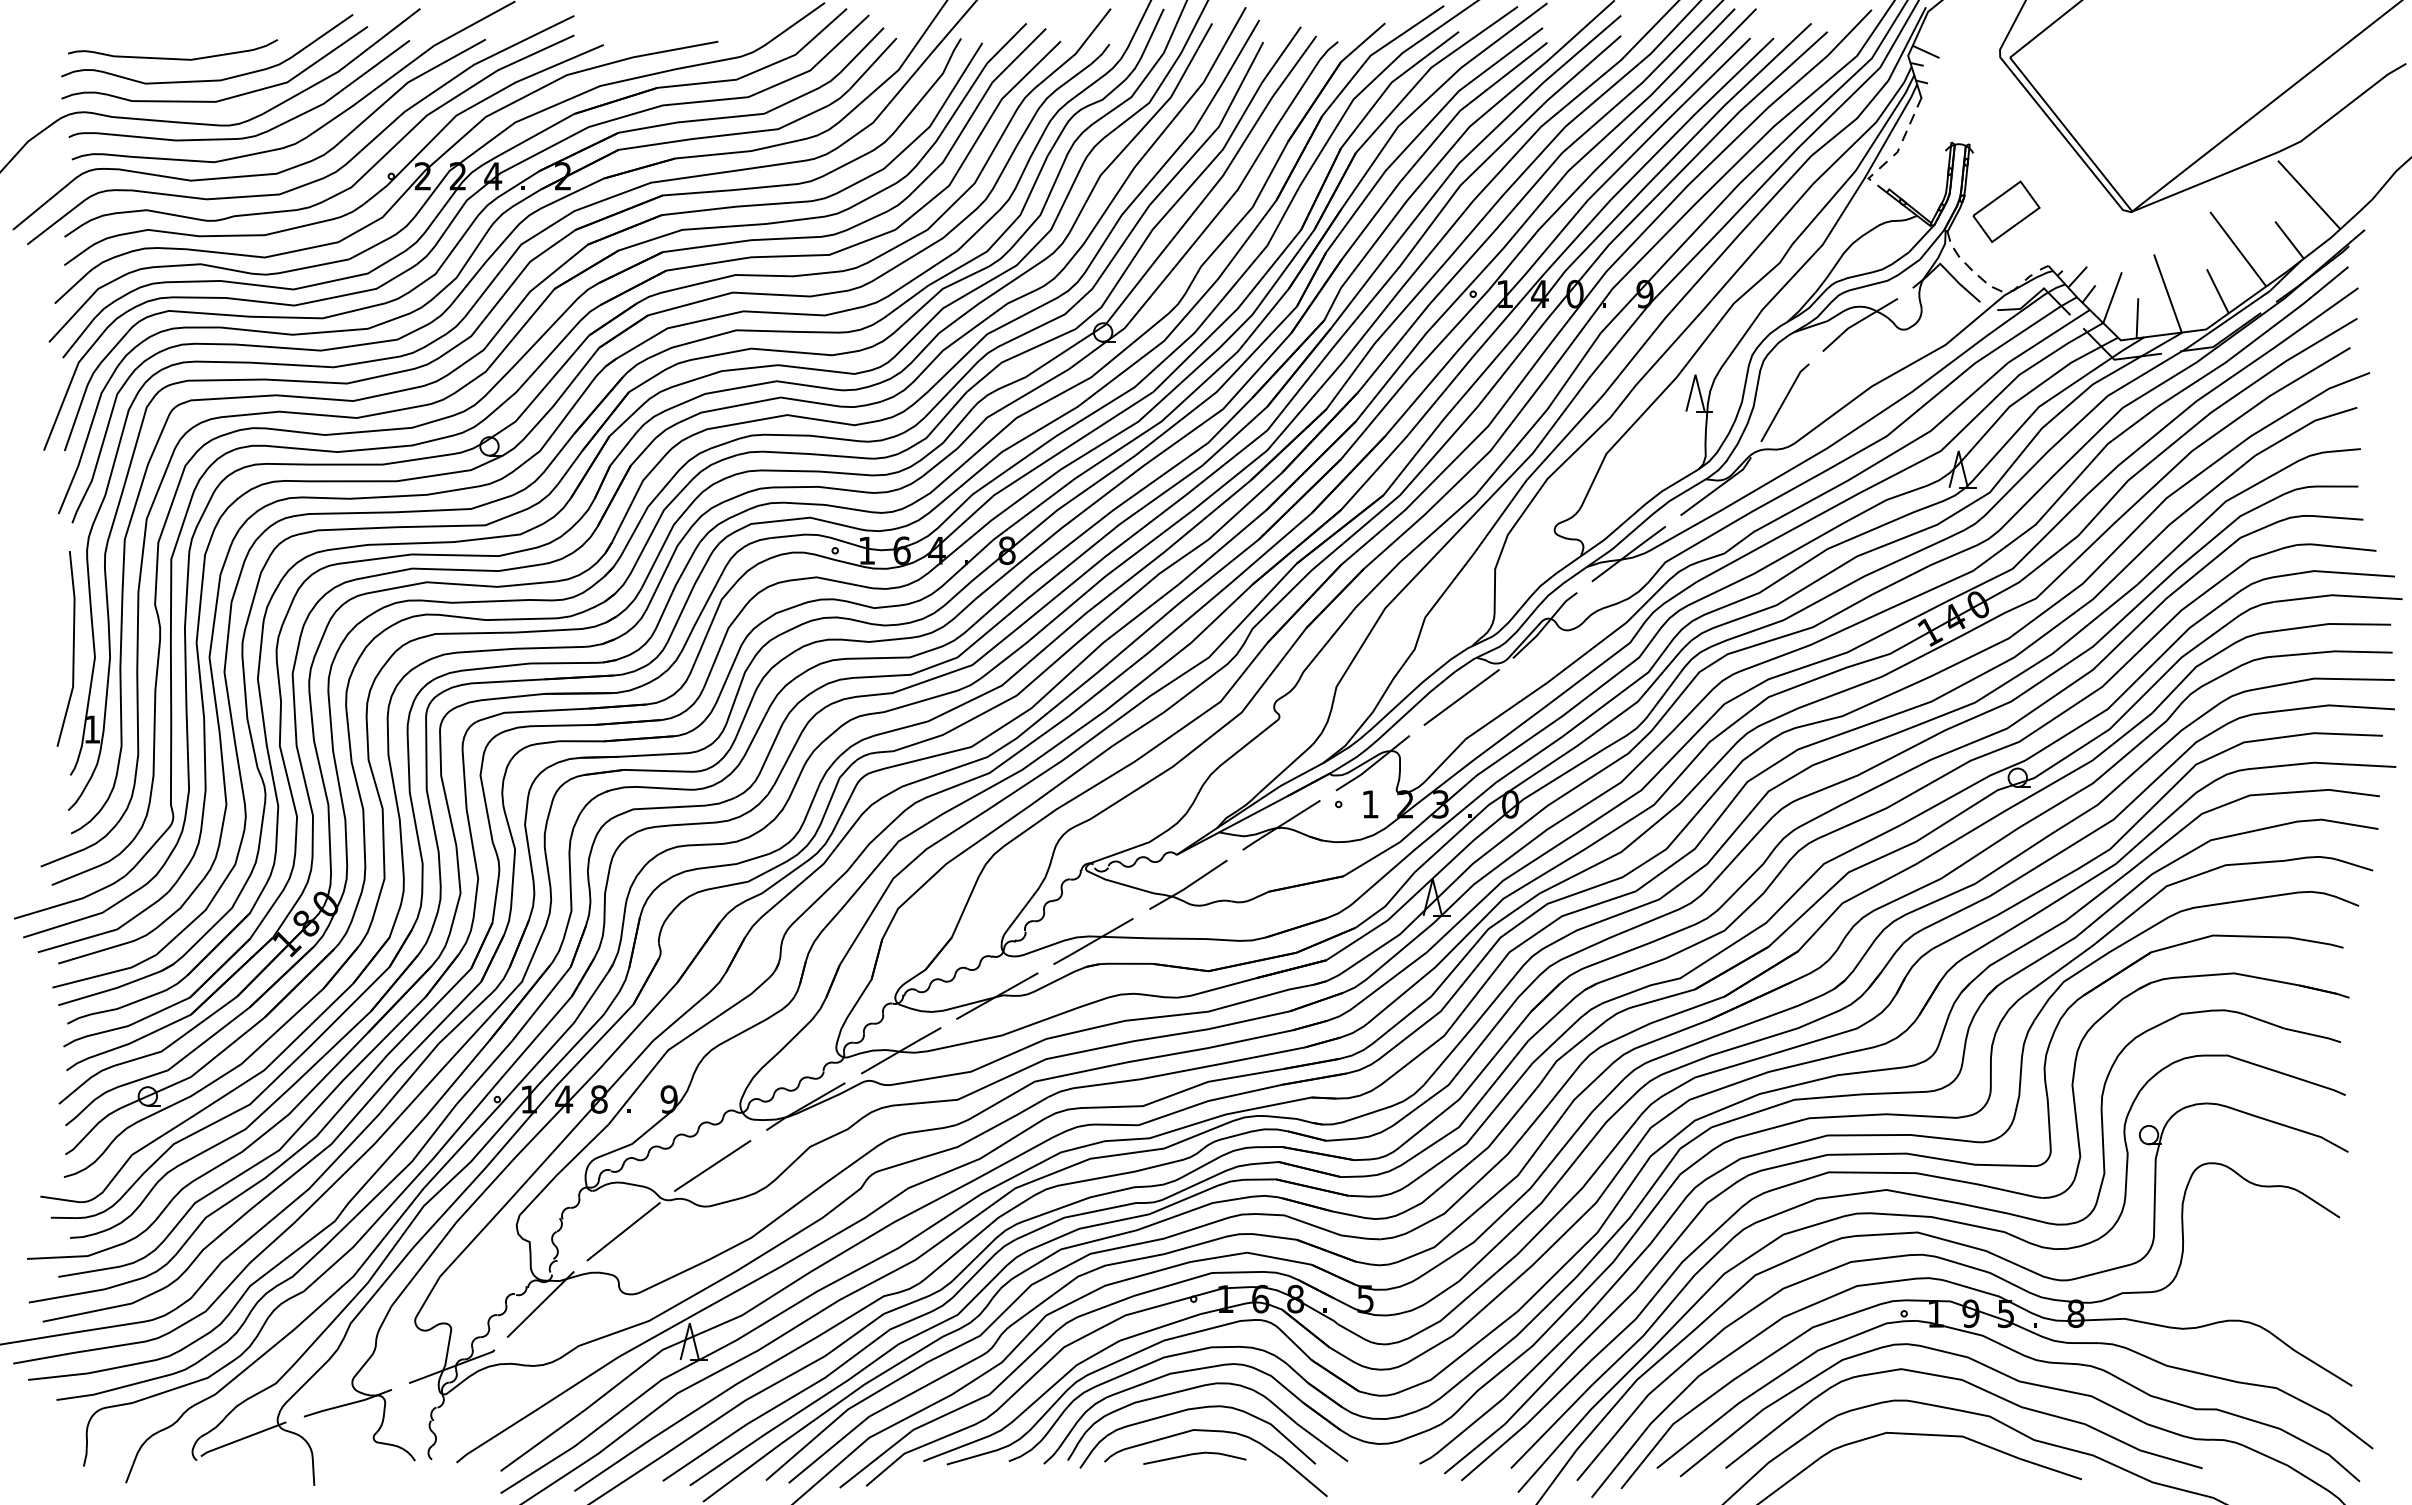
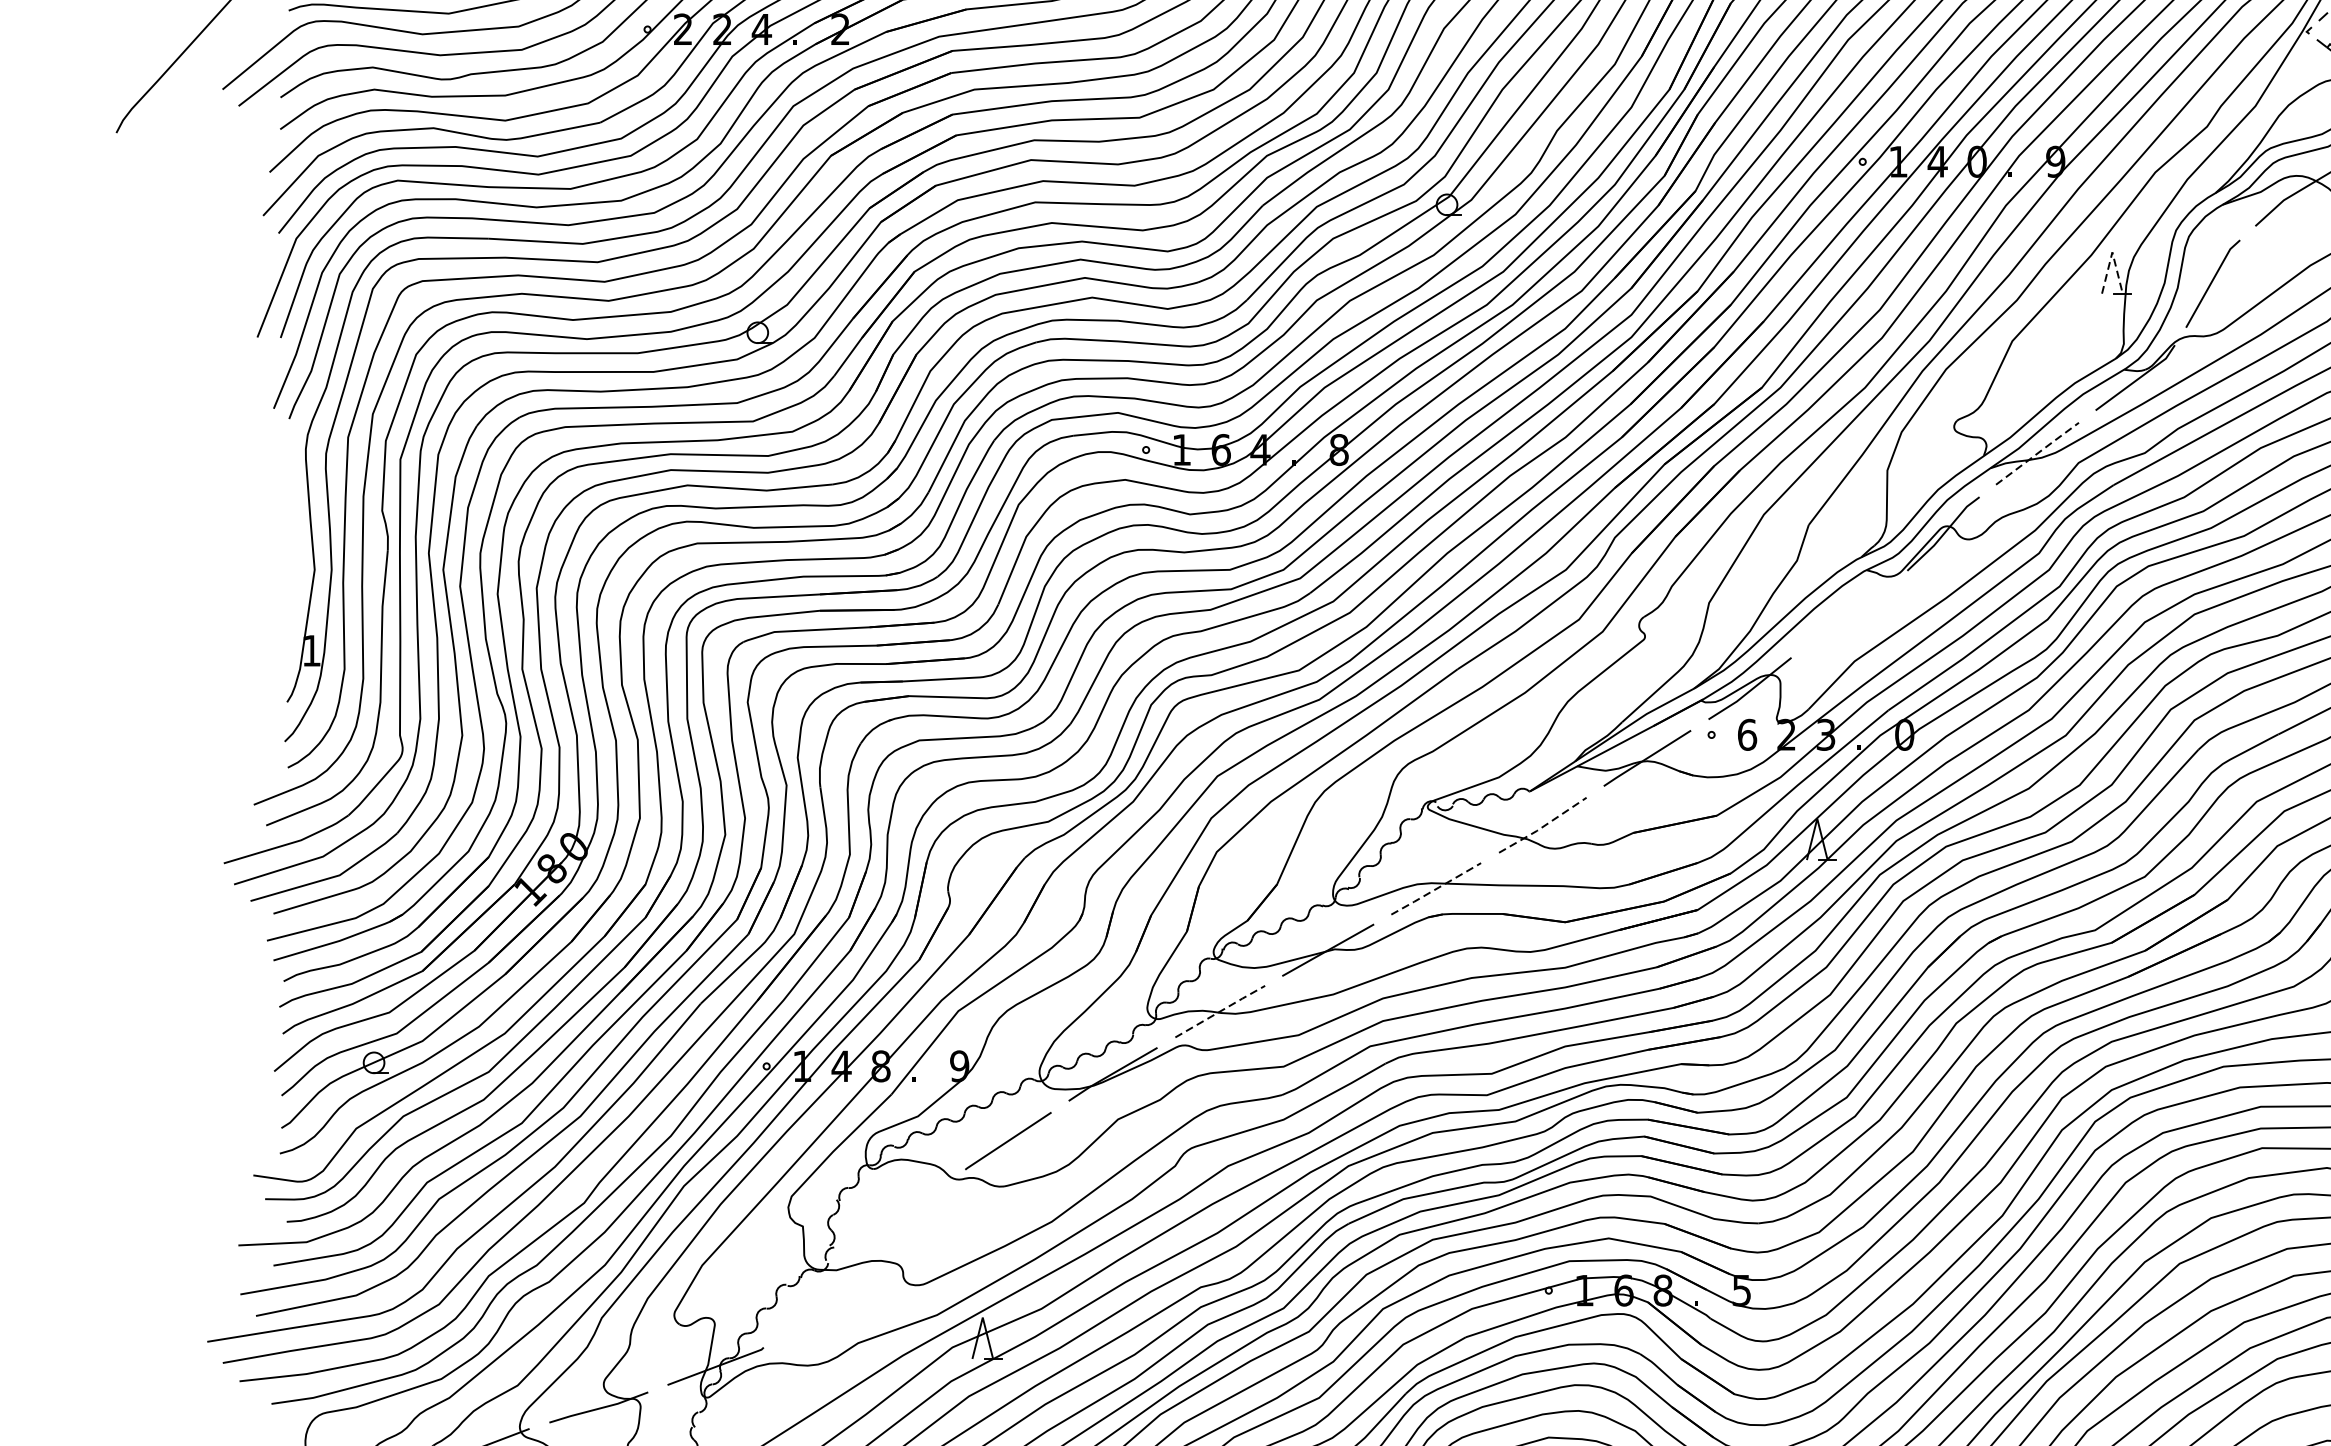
line: (1695, 374) -> (2112, 252), solid -> dashed
line: (1629, 553) -> (2038, 453), solid -> dashed
line: (72, 648) -> (289, 559), removed
line: (1461, 697) -> (1849, 614), removed
text: (1370, 804) -> (1747, 735), 1 -> 6
line: (1188, 886) -> (1542, 827), solid -> dashed
line: (1092, 942) -> (1435, 890), solid -> dashed
line: (901, 1050) -> (1220, 1011), solid -> dashed
line: (623, 1231) -> (908, 1214), removed
line: (540, 1304) -> (815, 1296), removed

